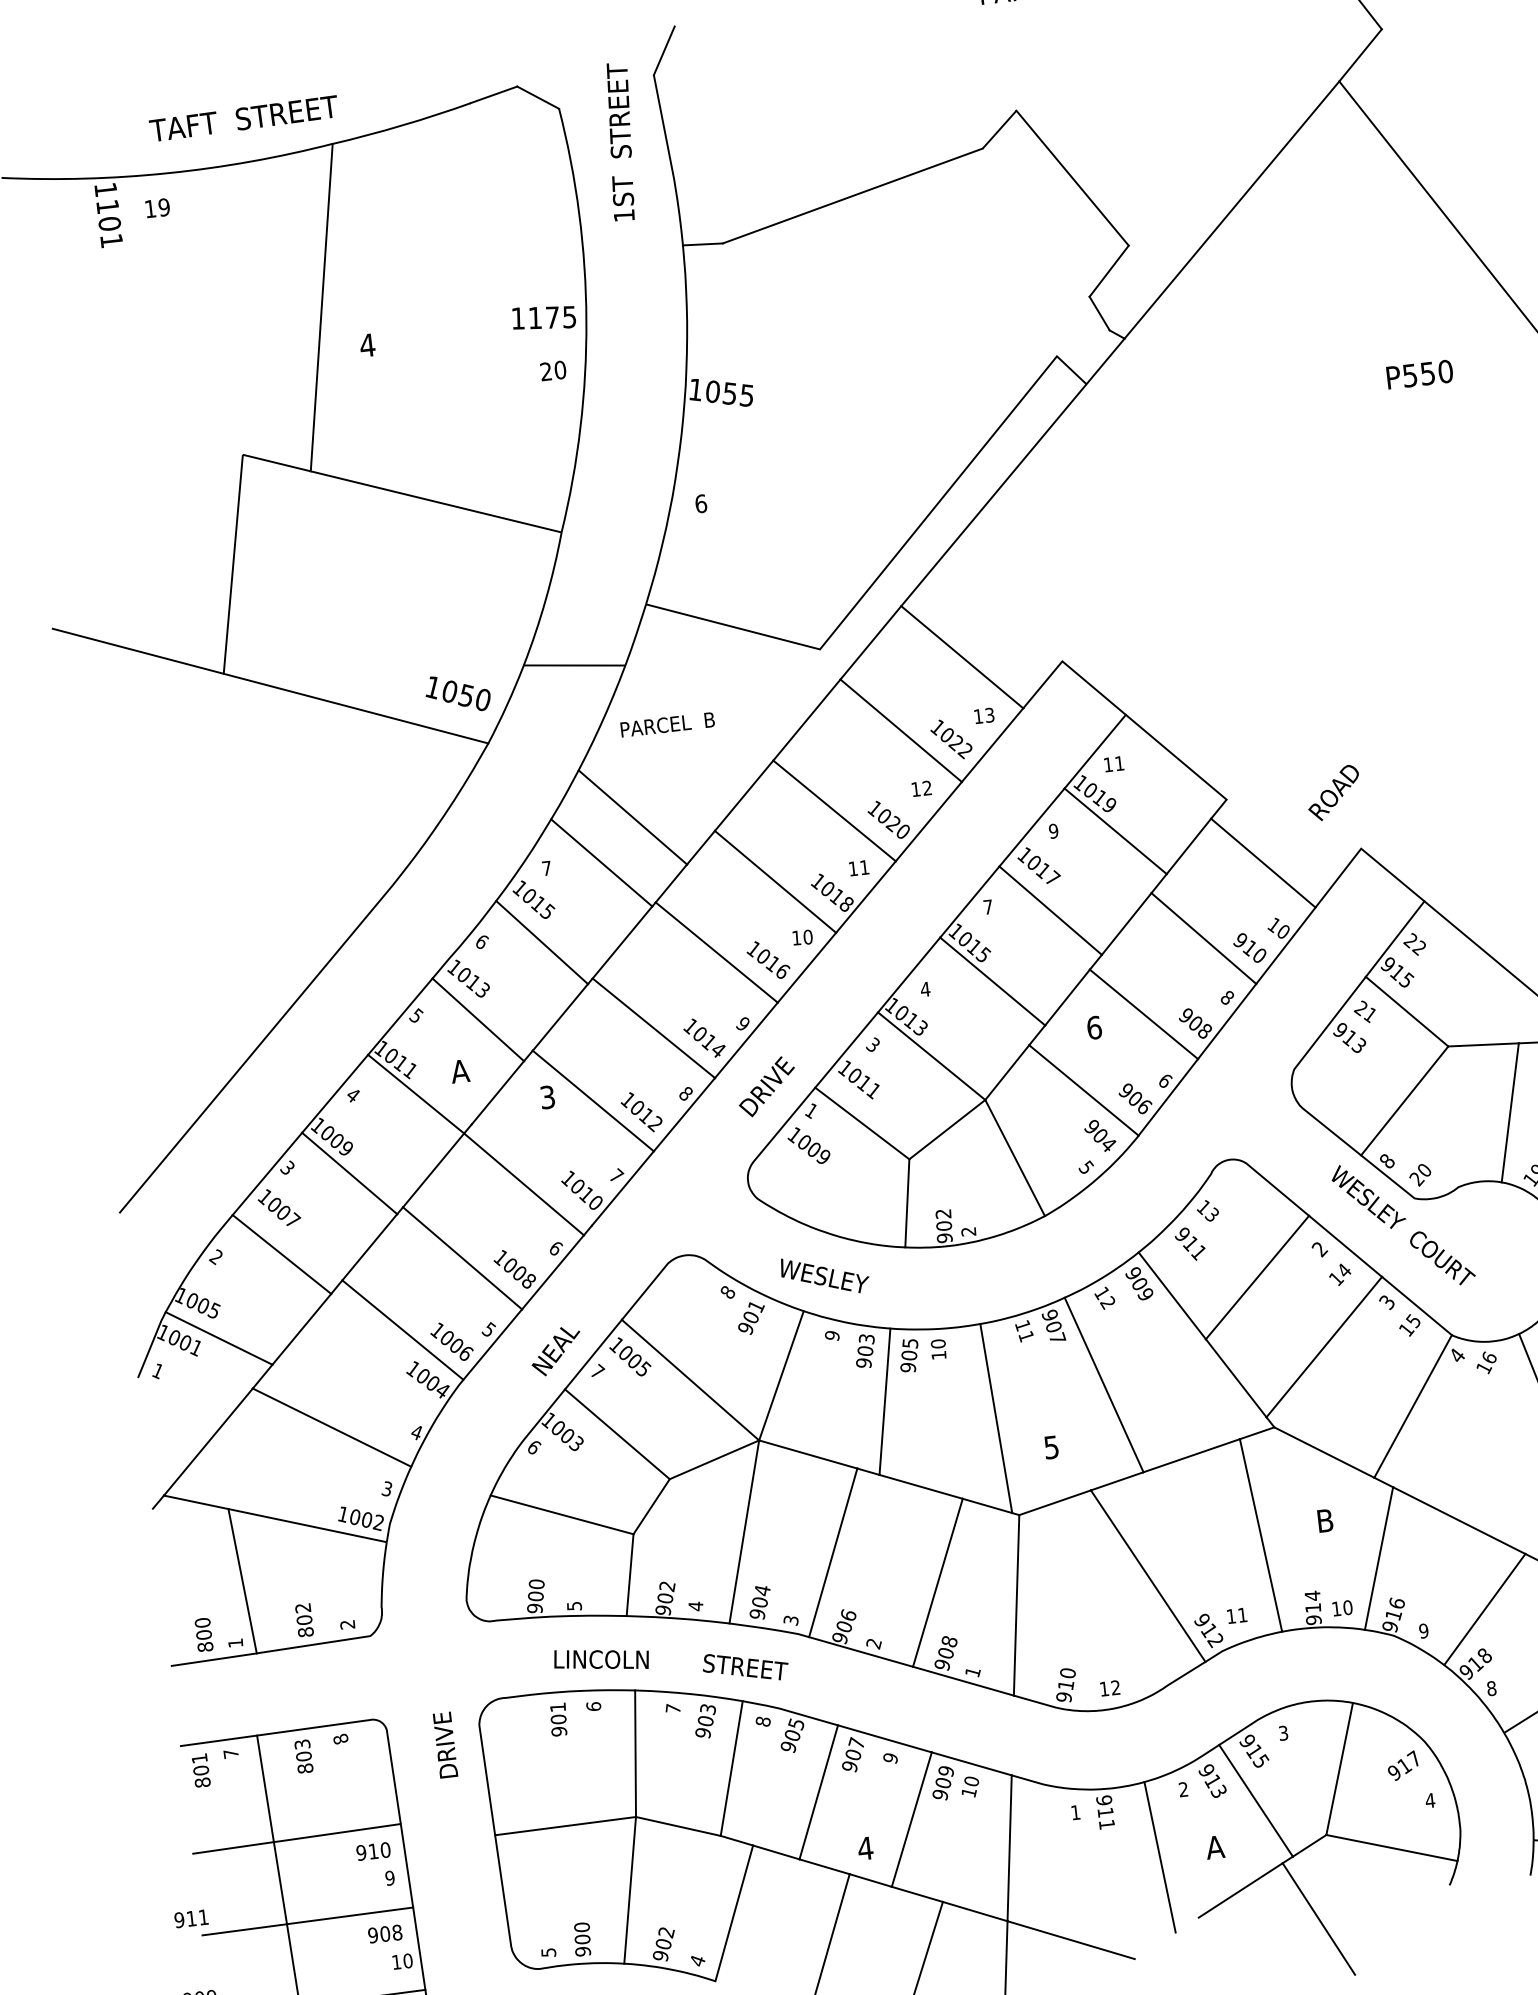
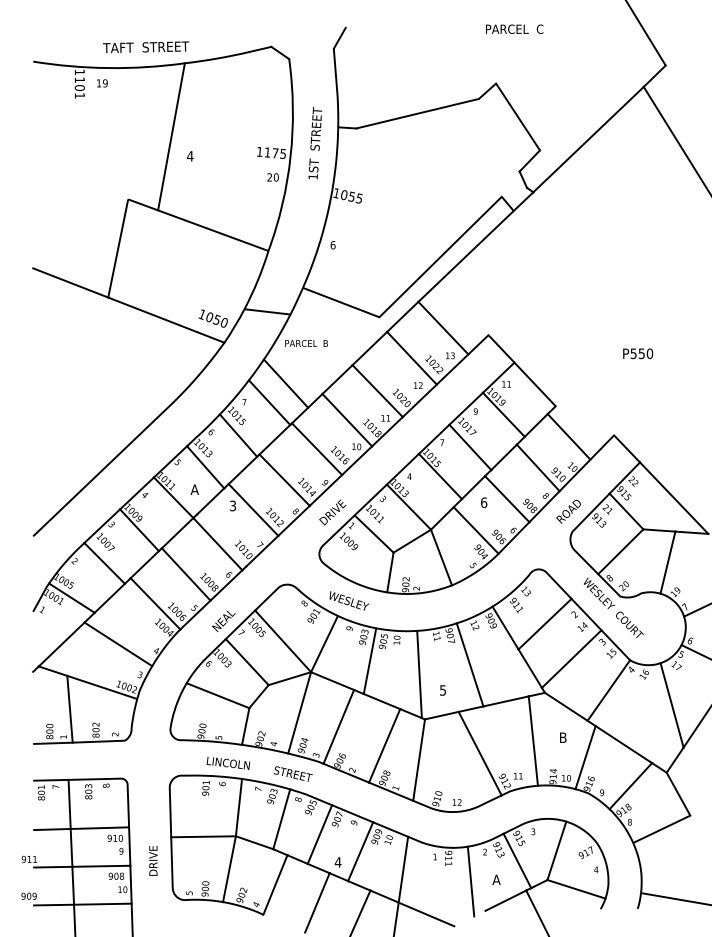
text: (621, 142) -> (315, 143), moved
text: (1420, 373) -> (638, 353), moved
text: (1333, 792) -> (568, 511), moved
text: (445, 1744) -> (153, 860), moved

